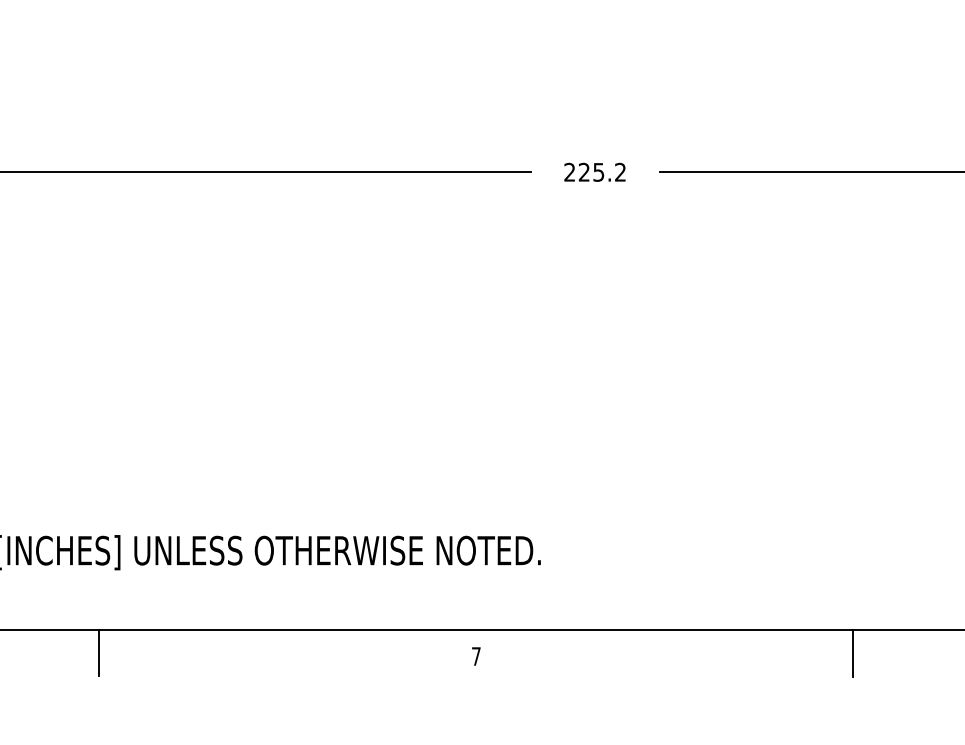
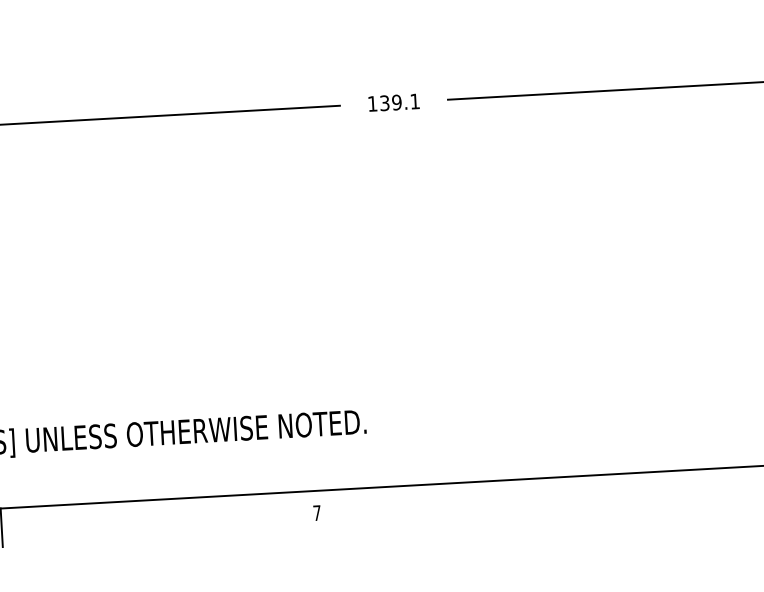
text: (594, 171) -> (393, 102), 225.2 -> 139.1
line: (852, 653) -> (631, 493), removed

